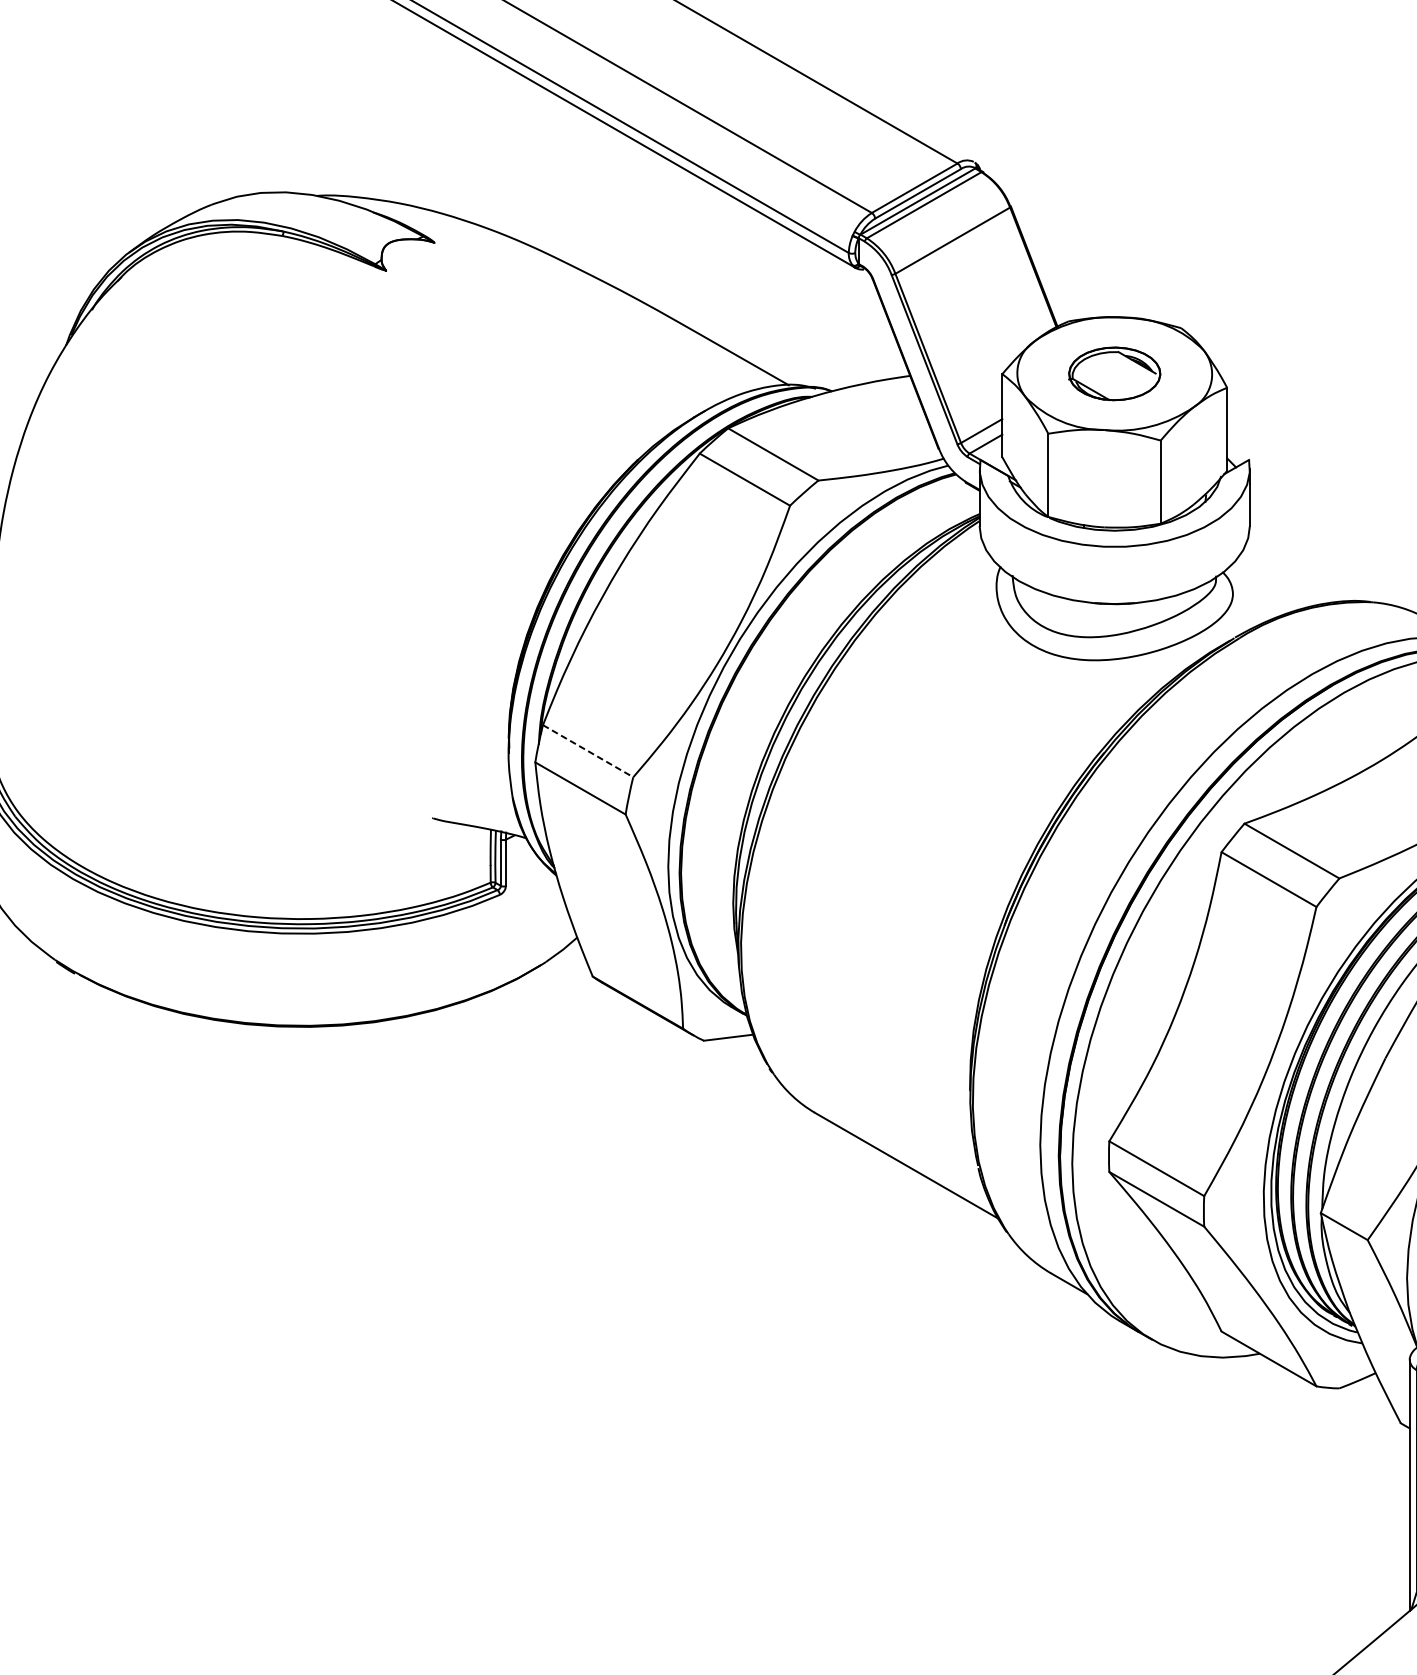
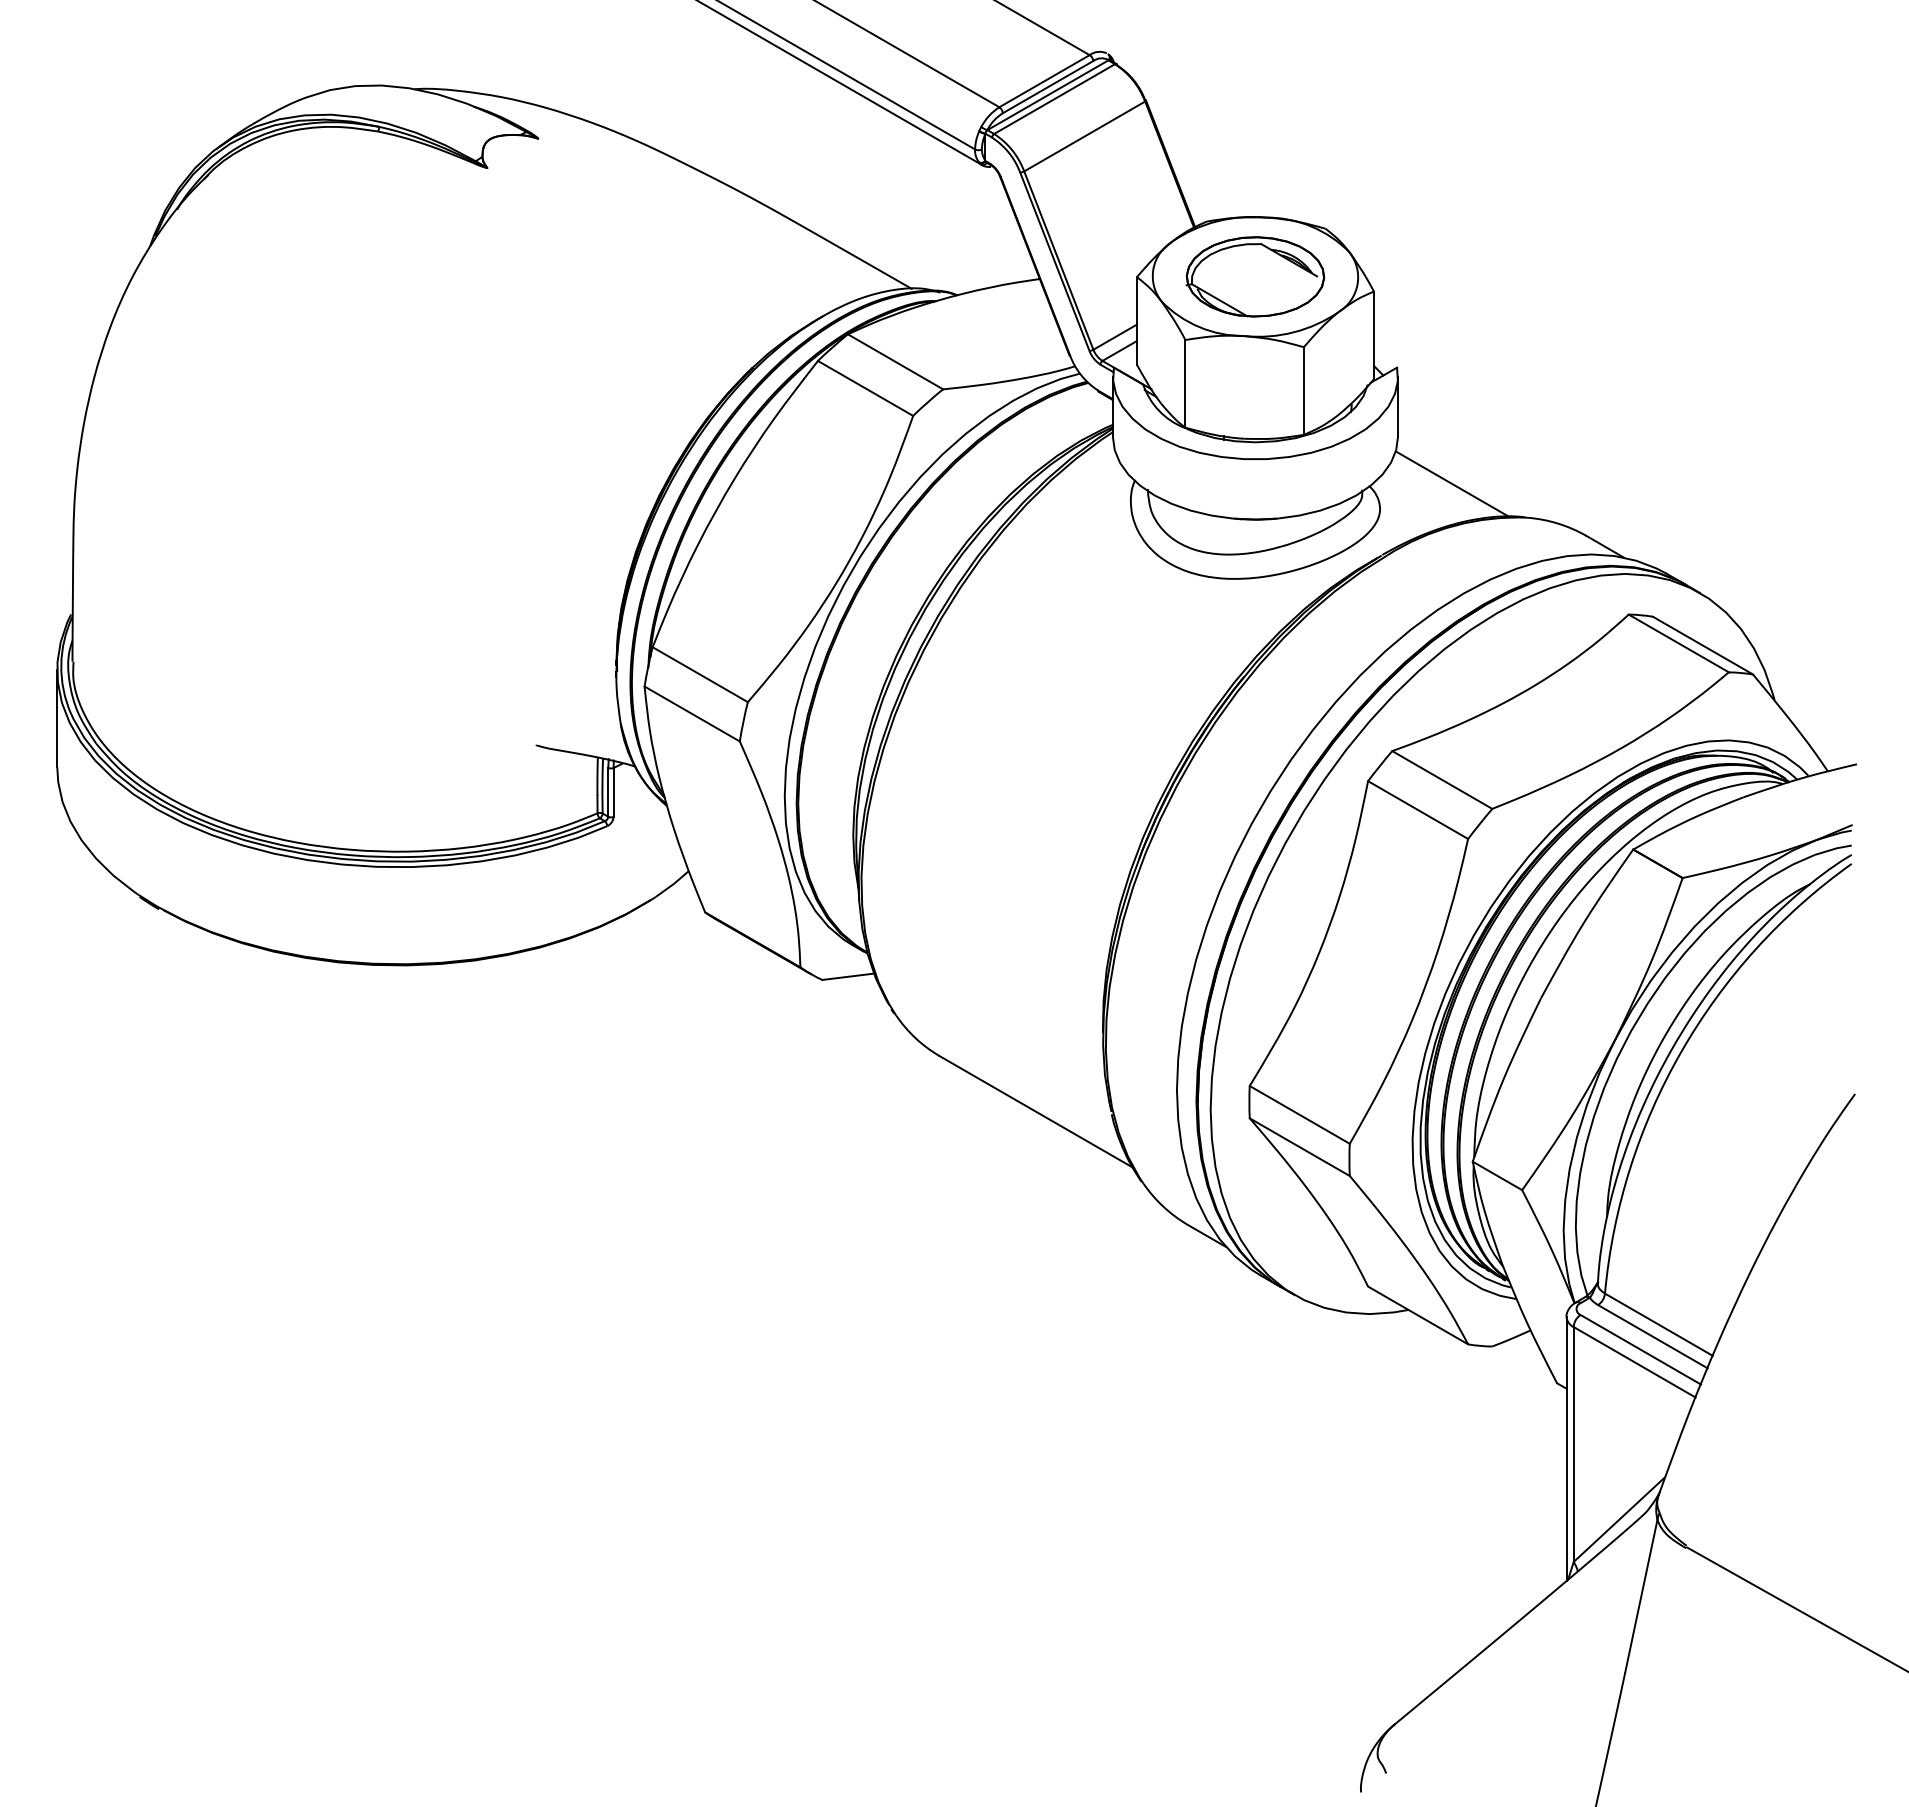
part: (1114, 373) -> (1255, 276), size x1.43
line: (1300, 569) -> (1451, 483), added
line: (588, 751) -> (700, 674), dashed -> solid

